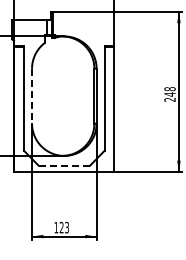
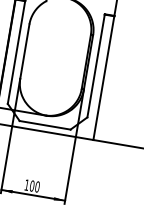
line: (32, 96) -> (25, 51), dashed -> solid
line: (64, 165) -> (45, 125), dashed -> solid
text: (64, 227) -> (34, 186), 123 -> 100

